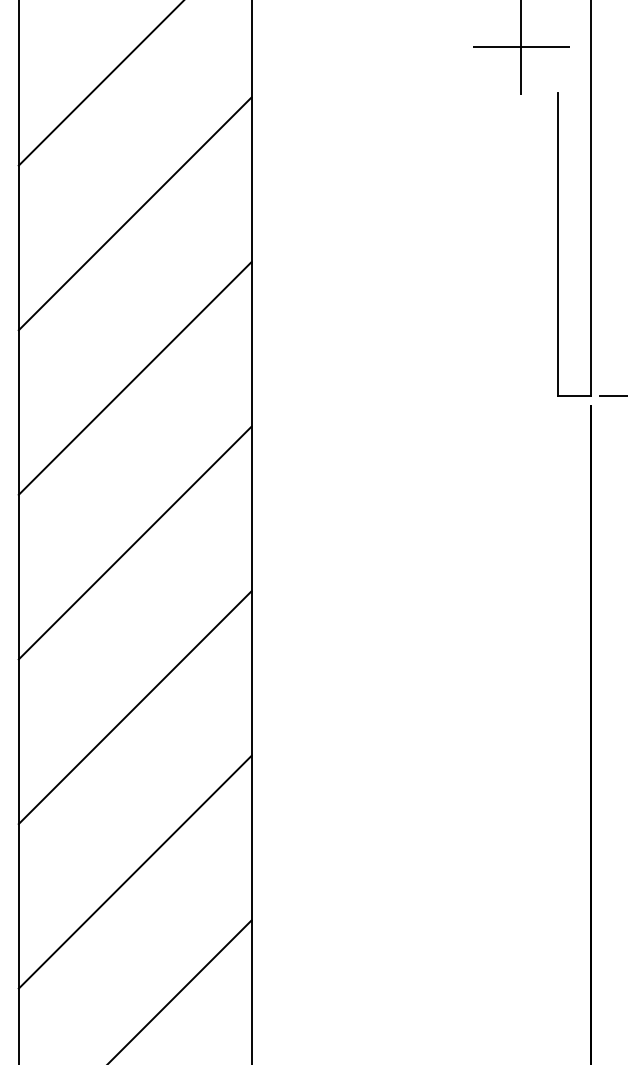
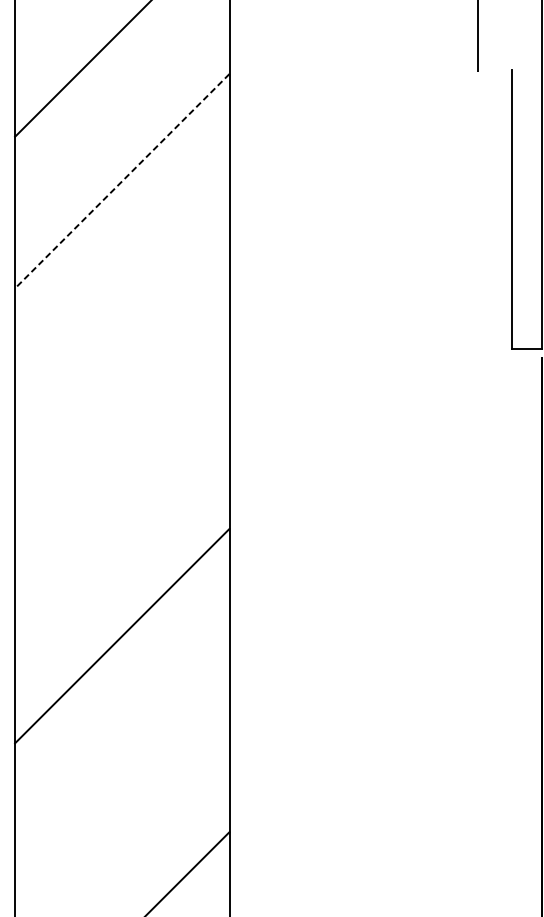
line: (520, 46) -> (477, 27), removed
line: (135, 213) -> (122, 180), solid -> dashed
line: (134, 378) -> (121, 332), removed
line: (134, 542) -> (121, 483), removed
line: (134, 871) -> (121, 787), removed

